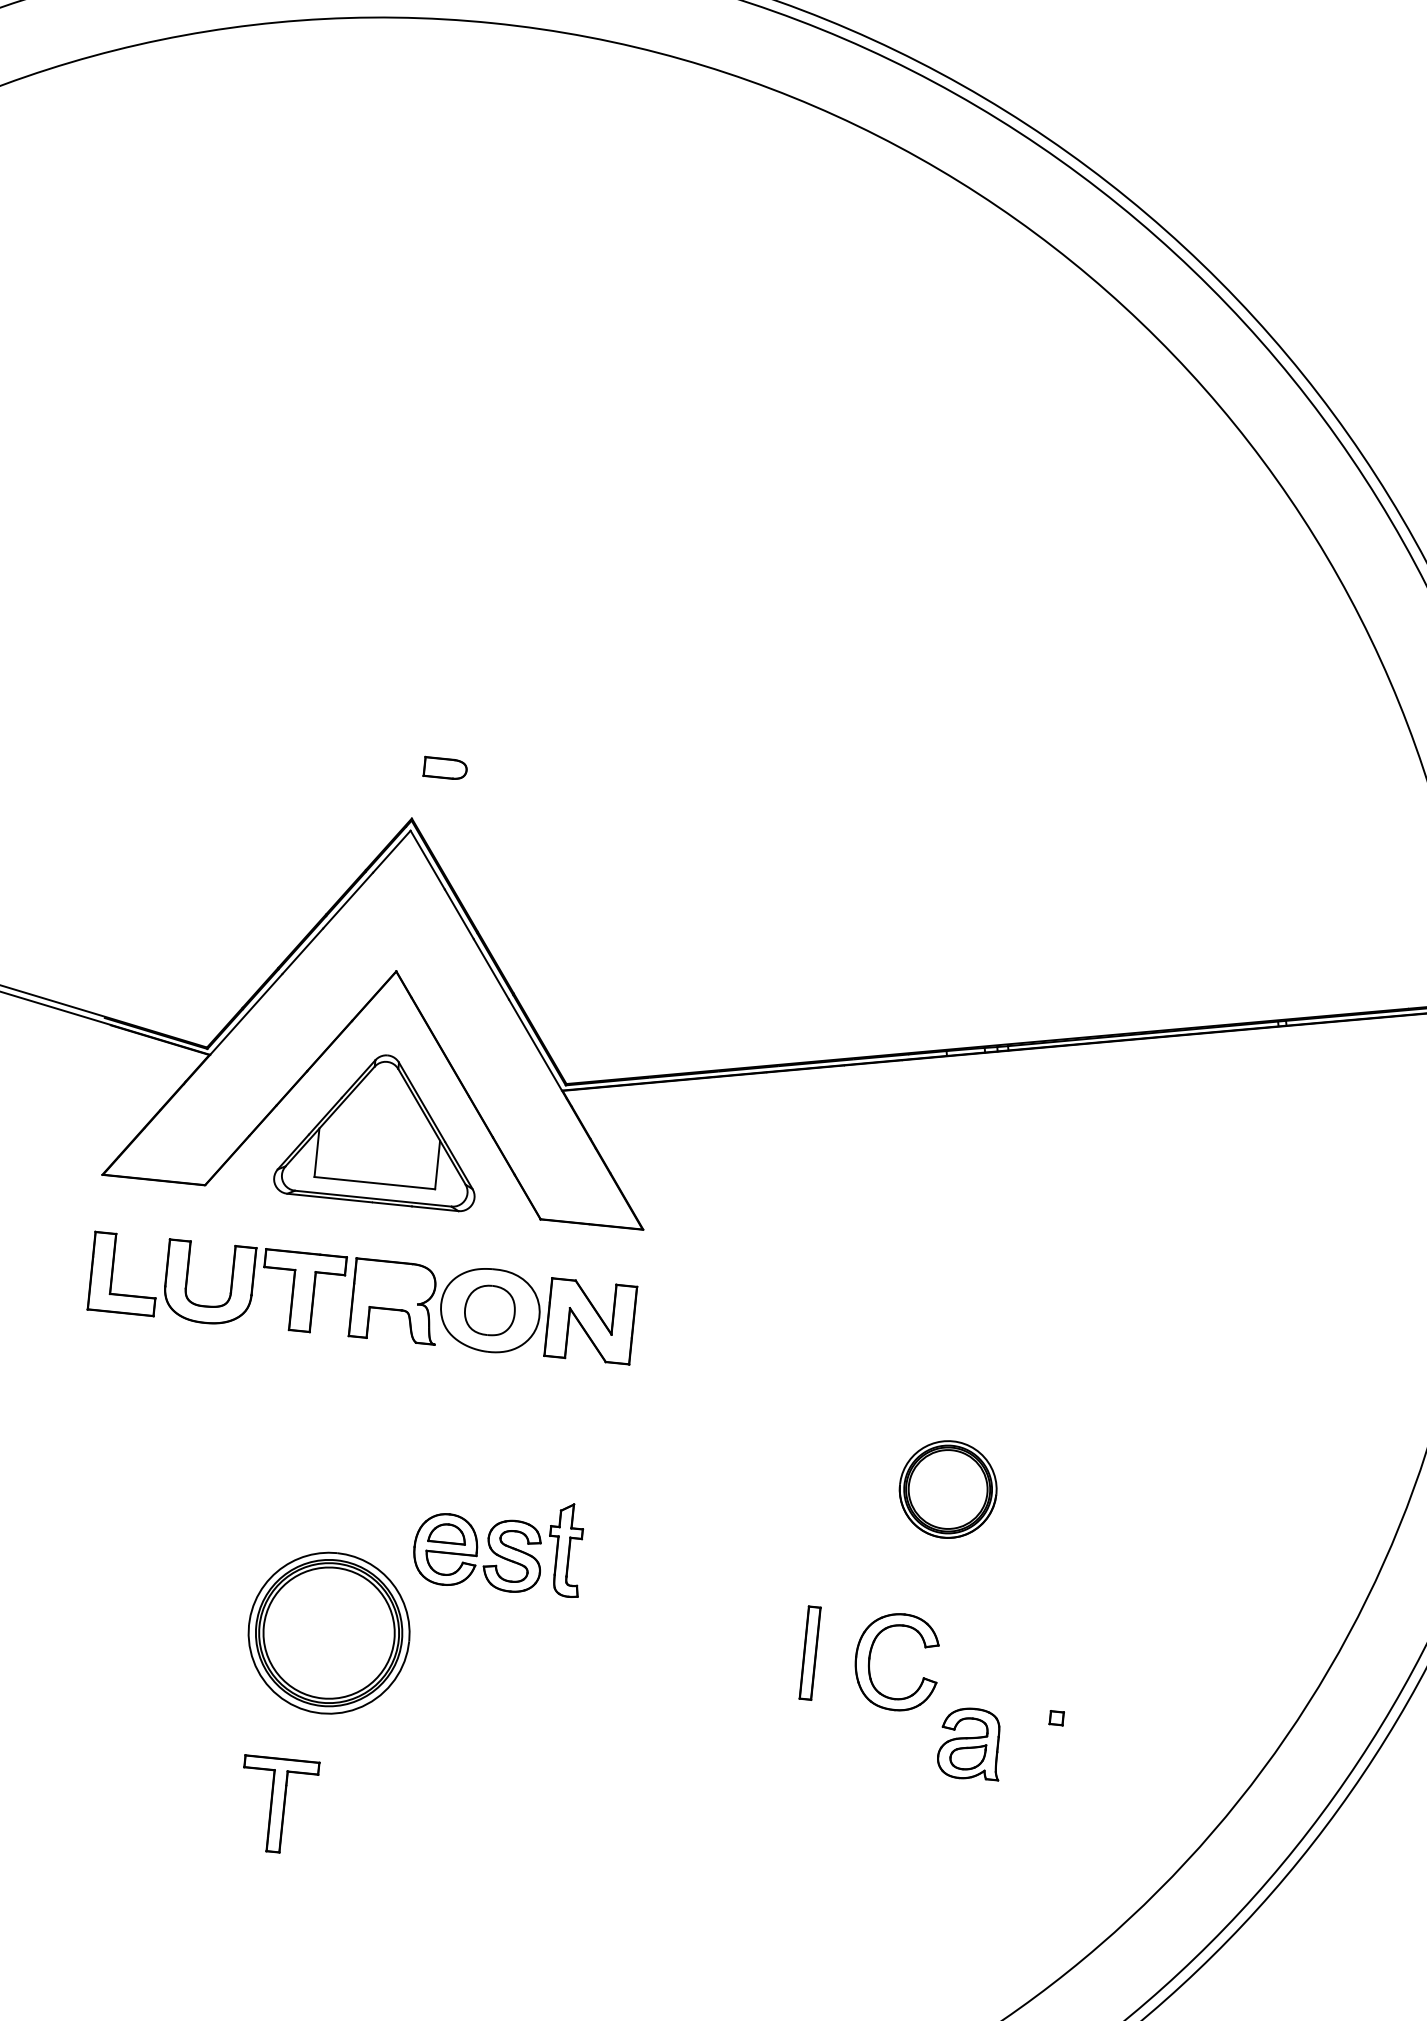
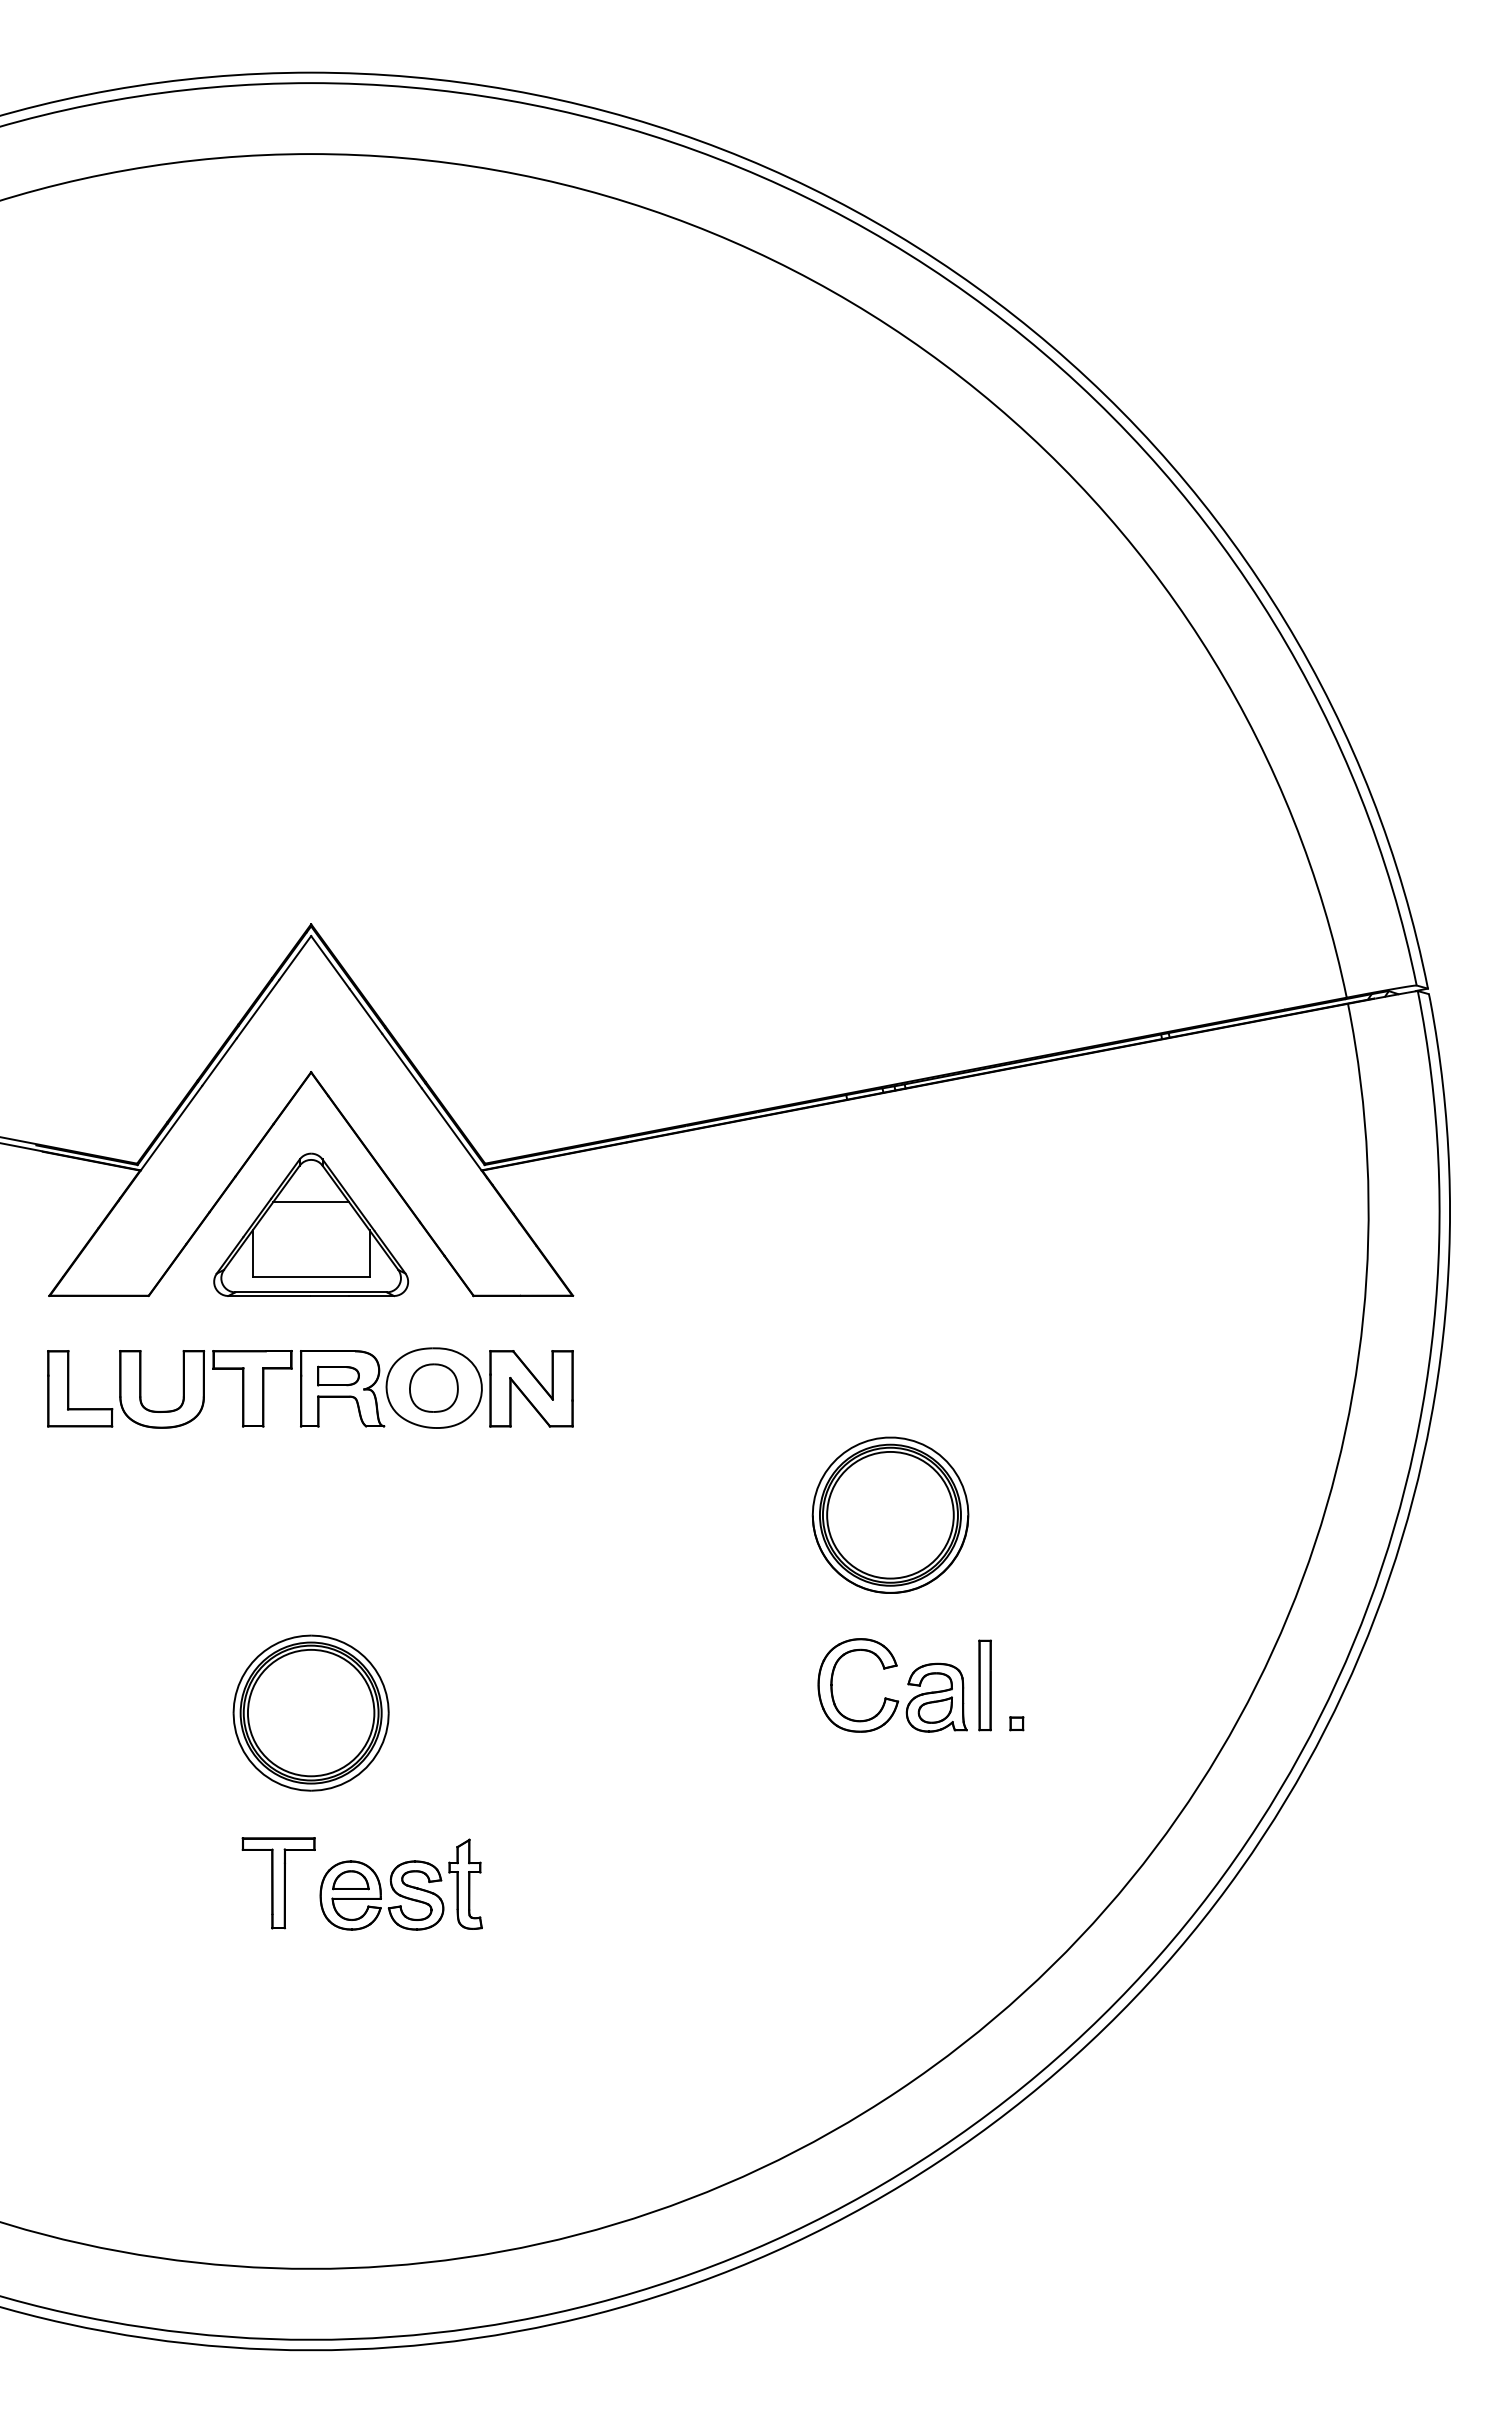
part: (445, 767) -> (338, 1375), moved
line: (383, 1105) -> (311, 1202), added
part: (948, 1488) -> (890, 1514), size x1.67
part: (498, 1543) -> (400, 1884), moved
part: (809, 1653) -> (984, 1685), moved
part: (970, 1743) -> (936, 1697), moved

